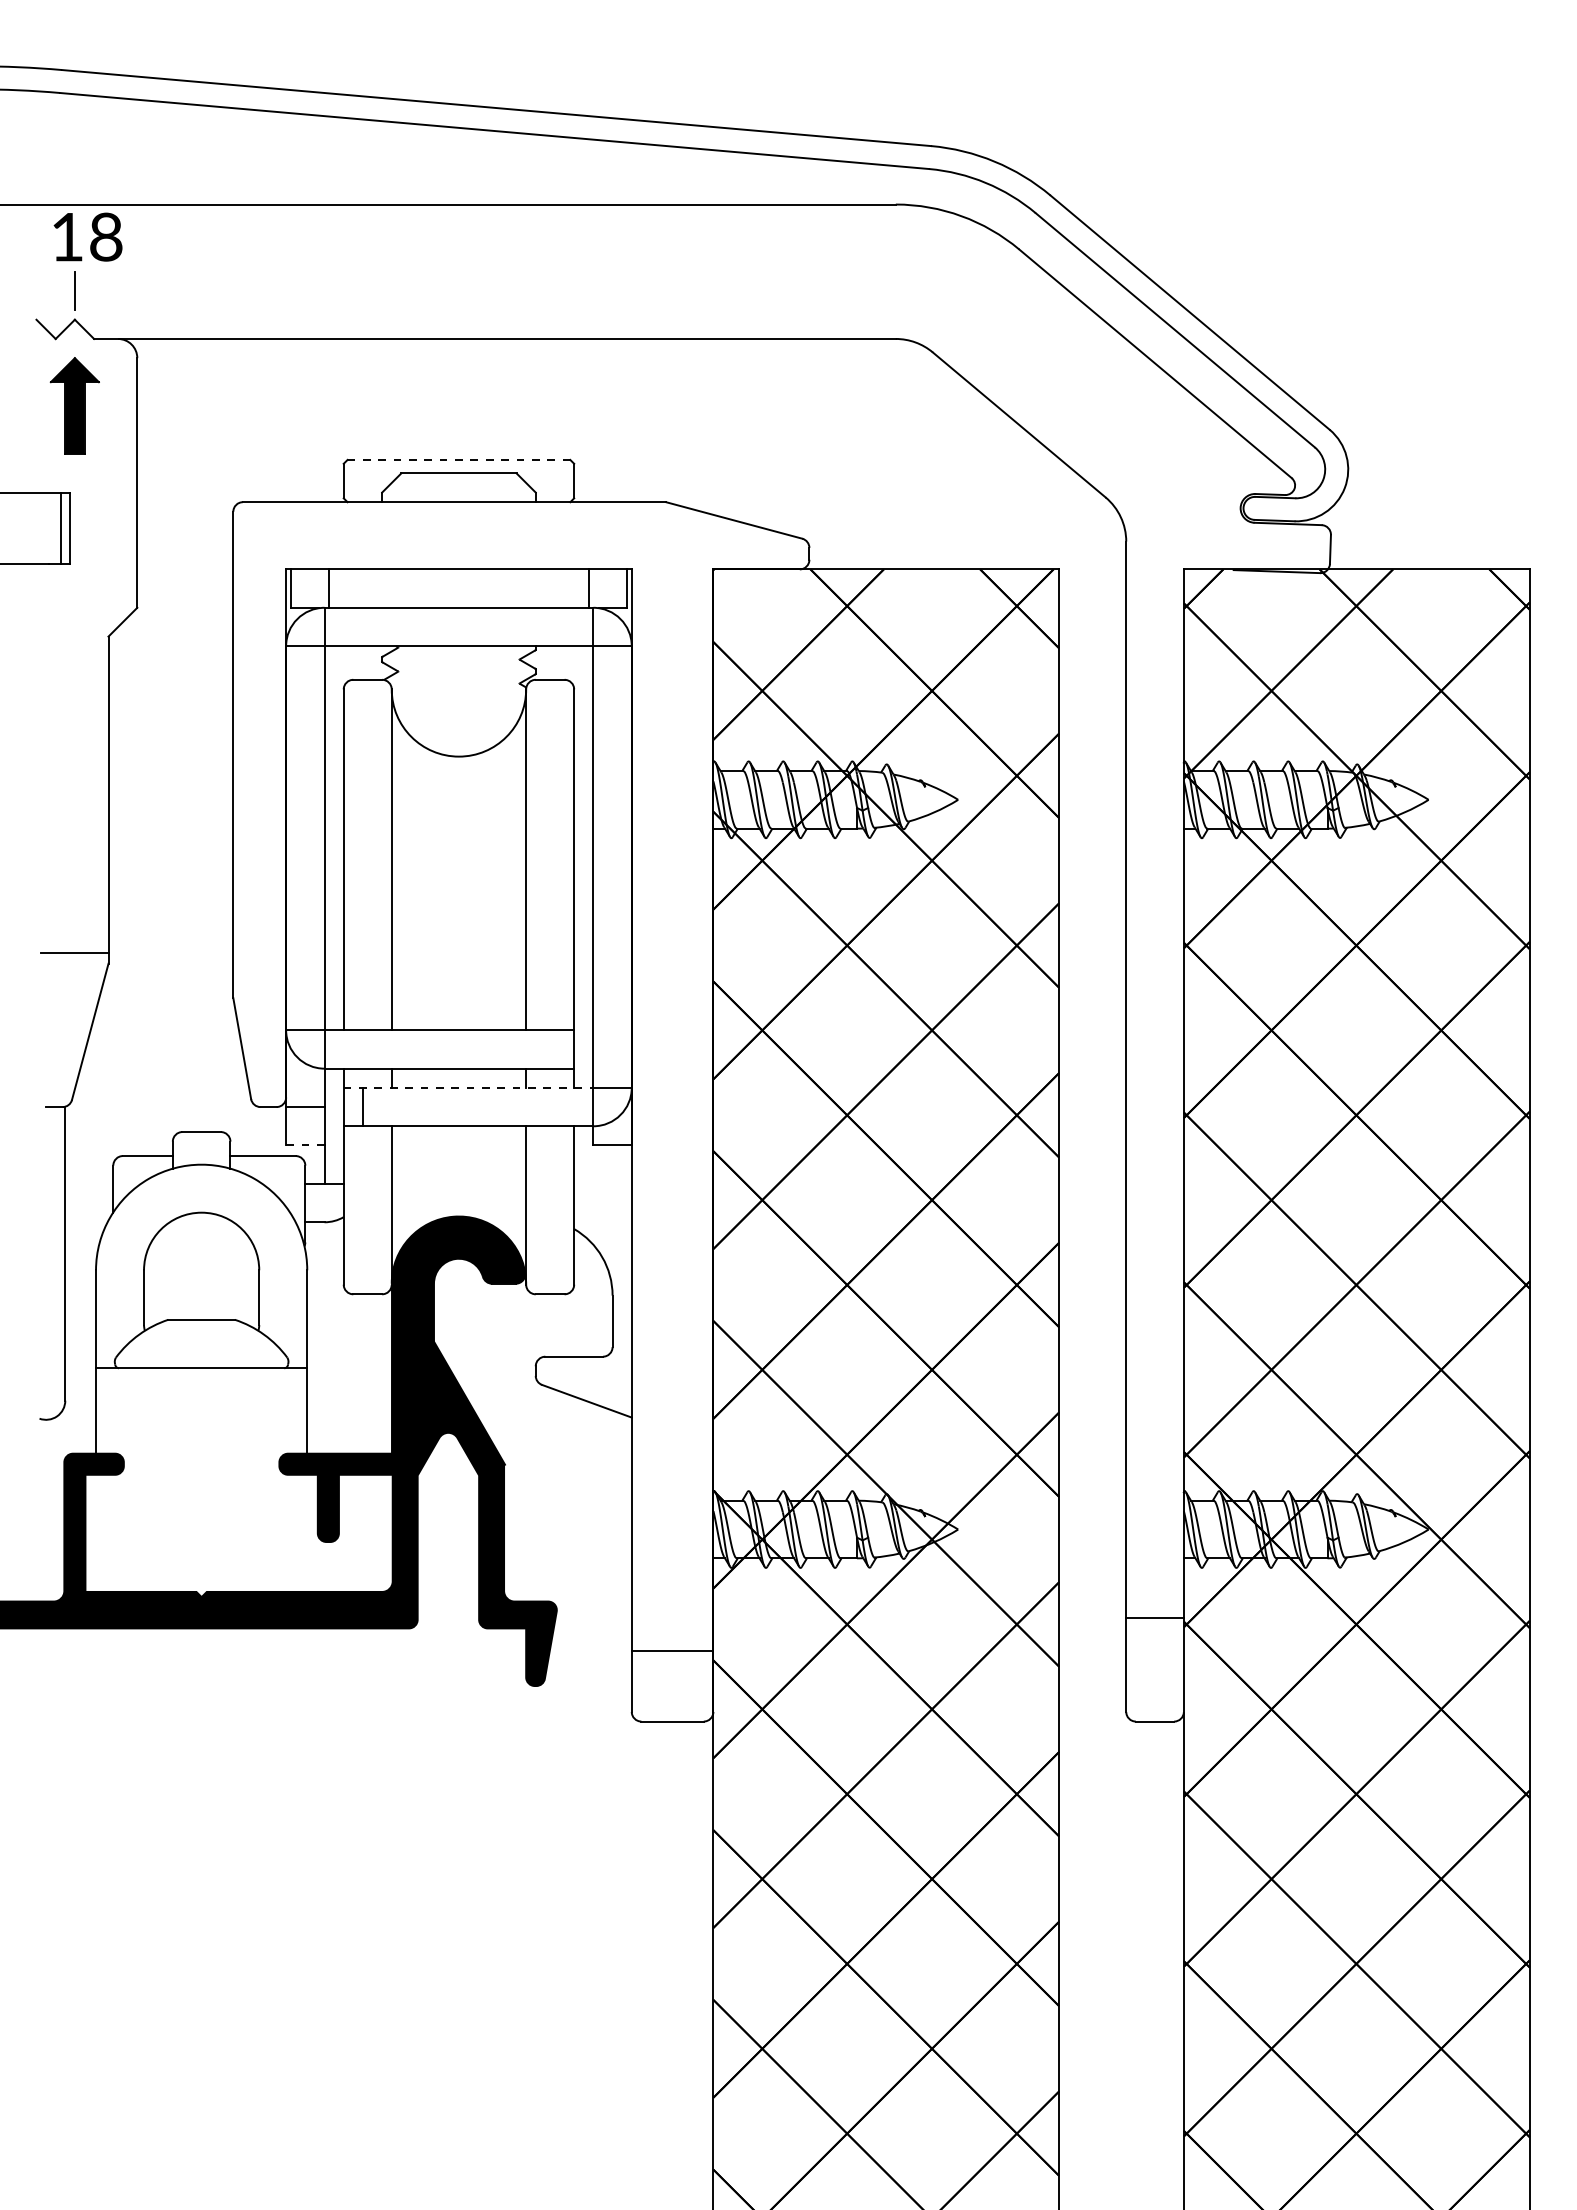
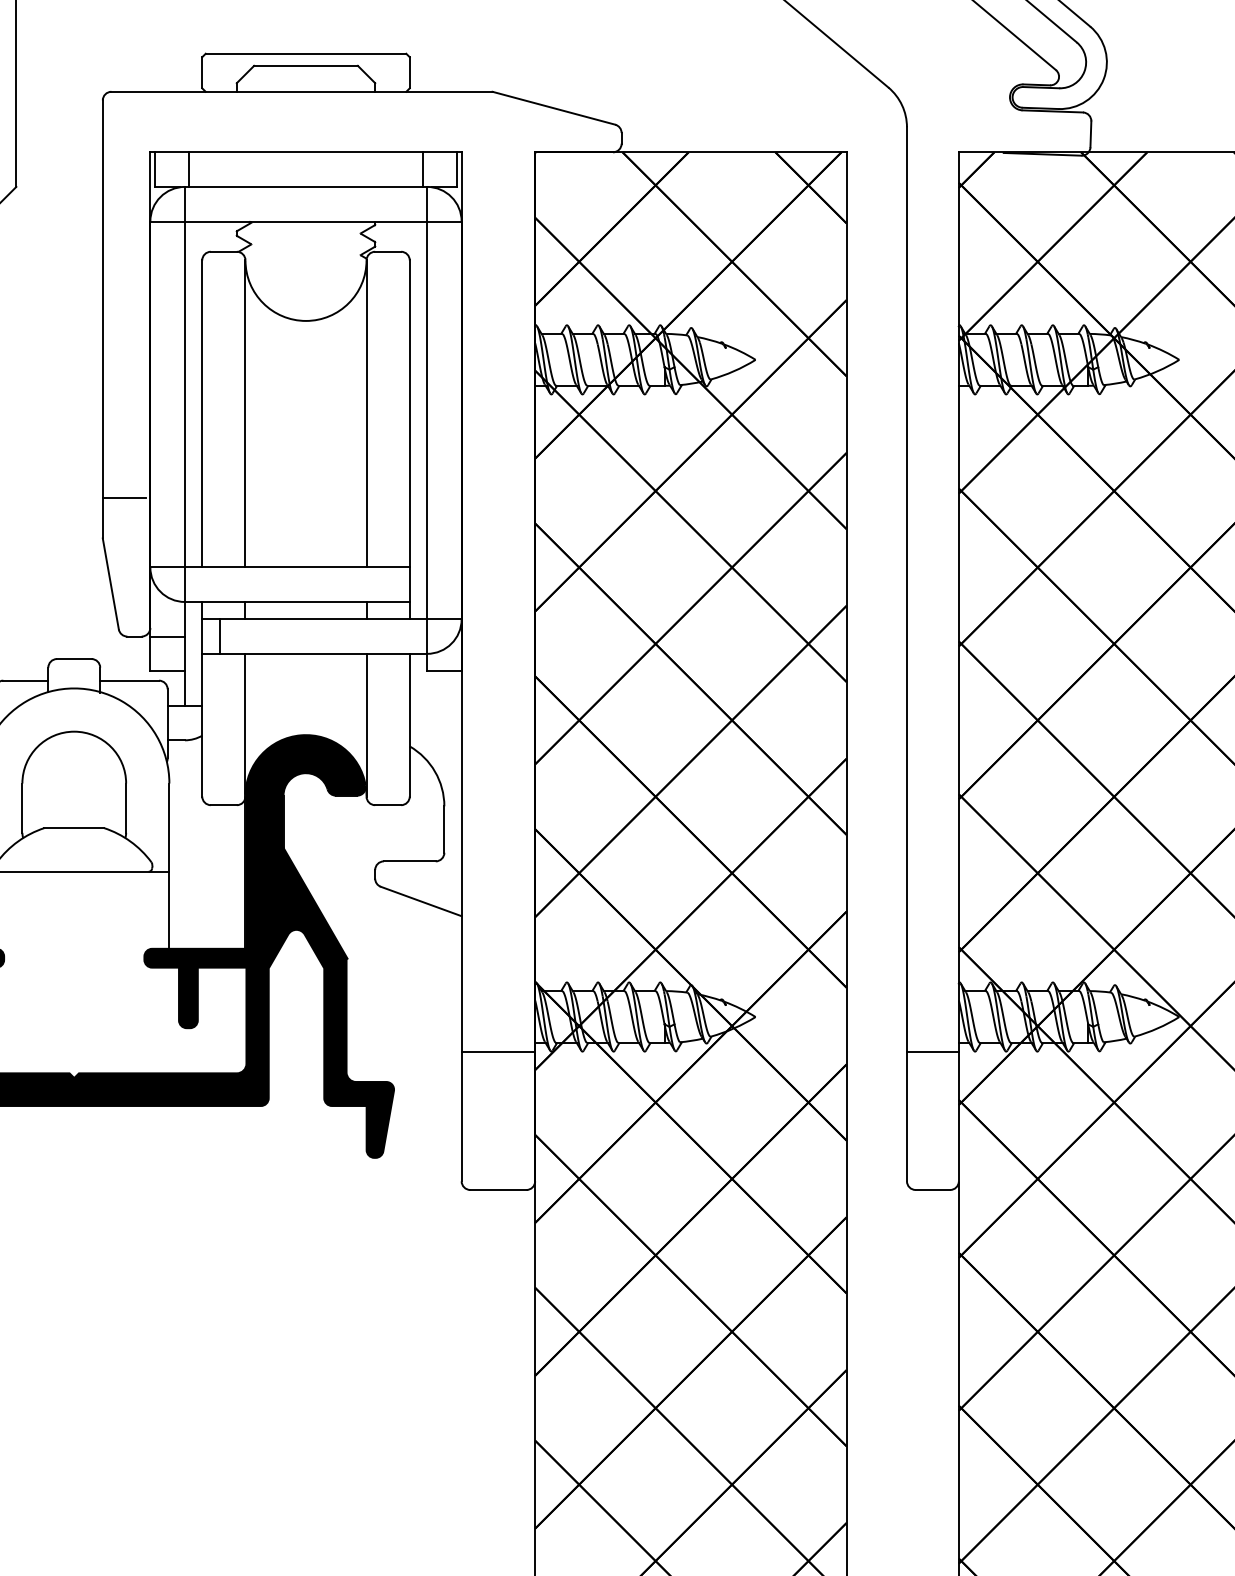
line: (458, 459) -> (305, 53), dashed -> solid
line: (257, 953) -> (124, 498), added
line: (468, 1087) -> (314, 618), dashed -> solid
line: (304, 1145) -> (166, 671), dashed -> solid
line: (1154, 1617) -> (932, 1051), moved
line: (672, 1650) -> (498, 1051), moved

